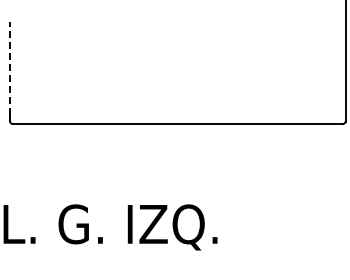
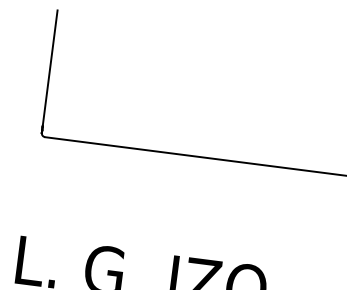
line: (9, 68) -> (49, 67), dashed -> solid

